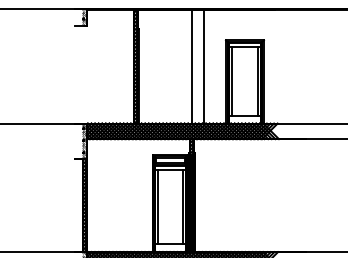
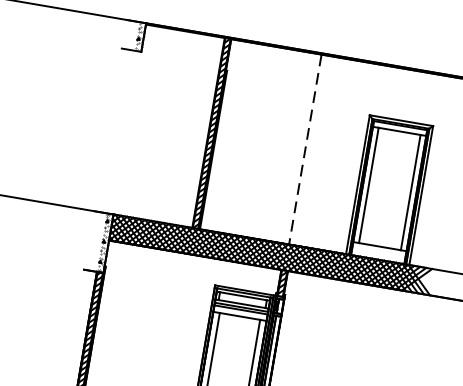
line: (191, 66) -> (304, 149), solid -> dashed
line: (203, 66) -> (324, 152), removed

